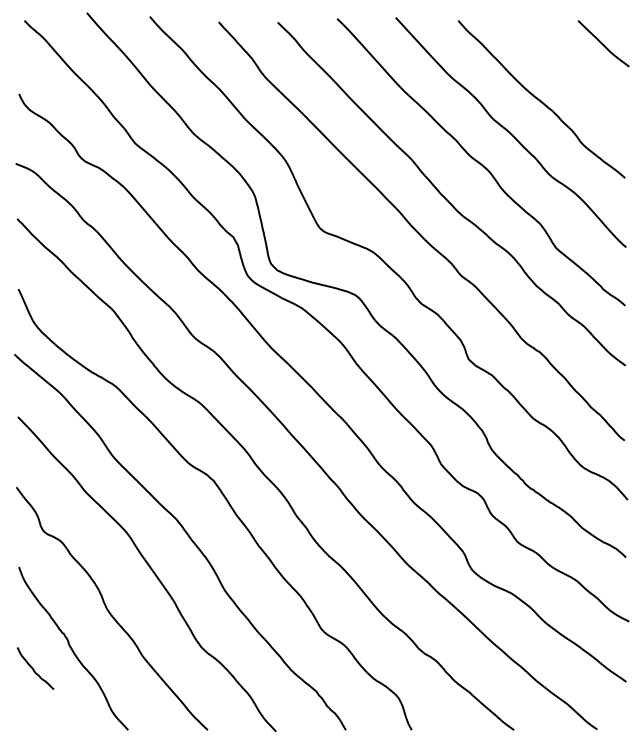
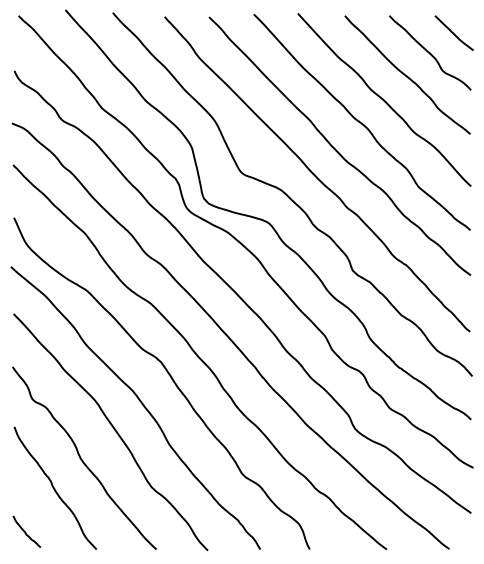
curve: (571, 70) -> (430, 53), added
curve: (34, 669) -> (26, 532), moved

